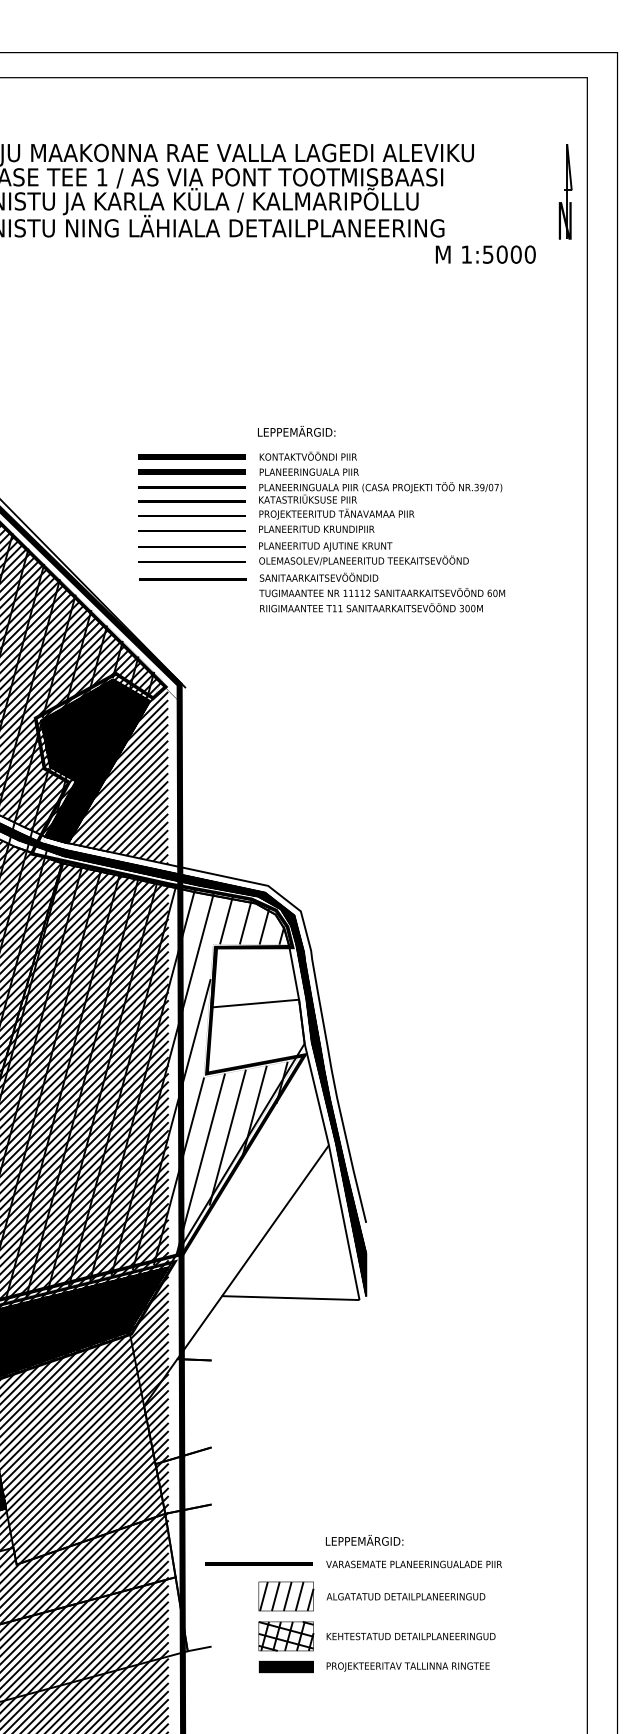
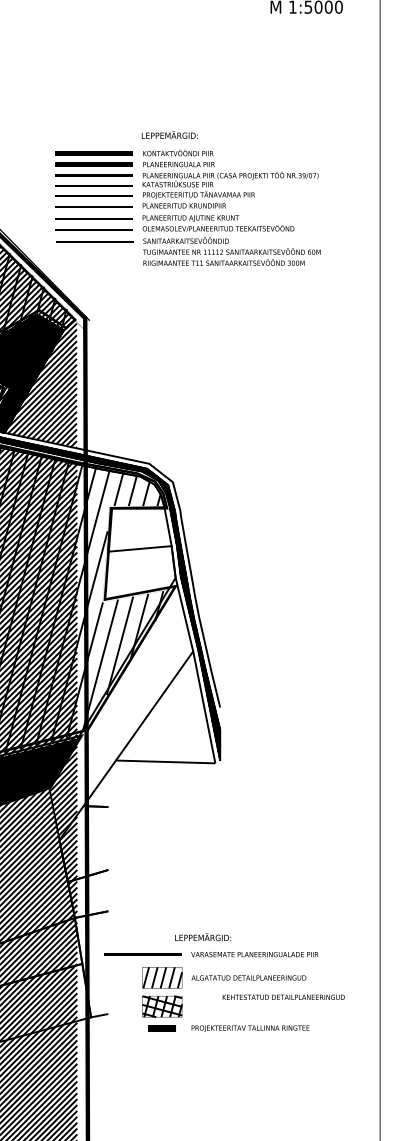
text: (364, 1540) -> (203, 937), moved
text: (410, 1636) -> (283, 997), moved
part: (285, 1666) -> (161, 1028), size x0.7

